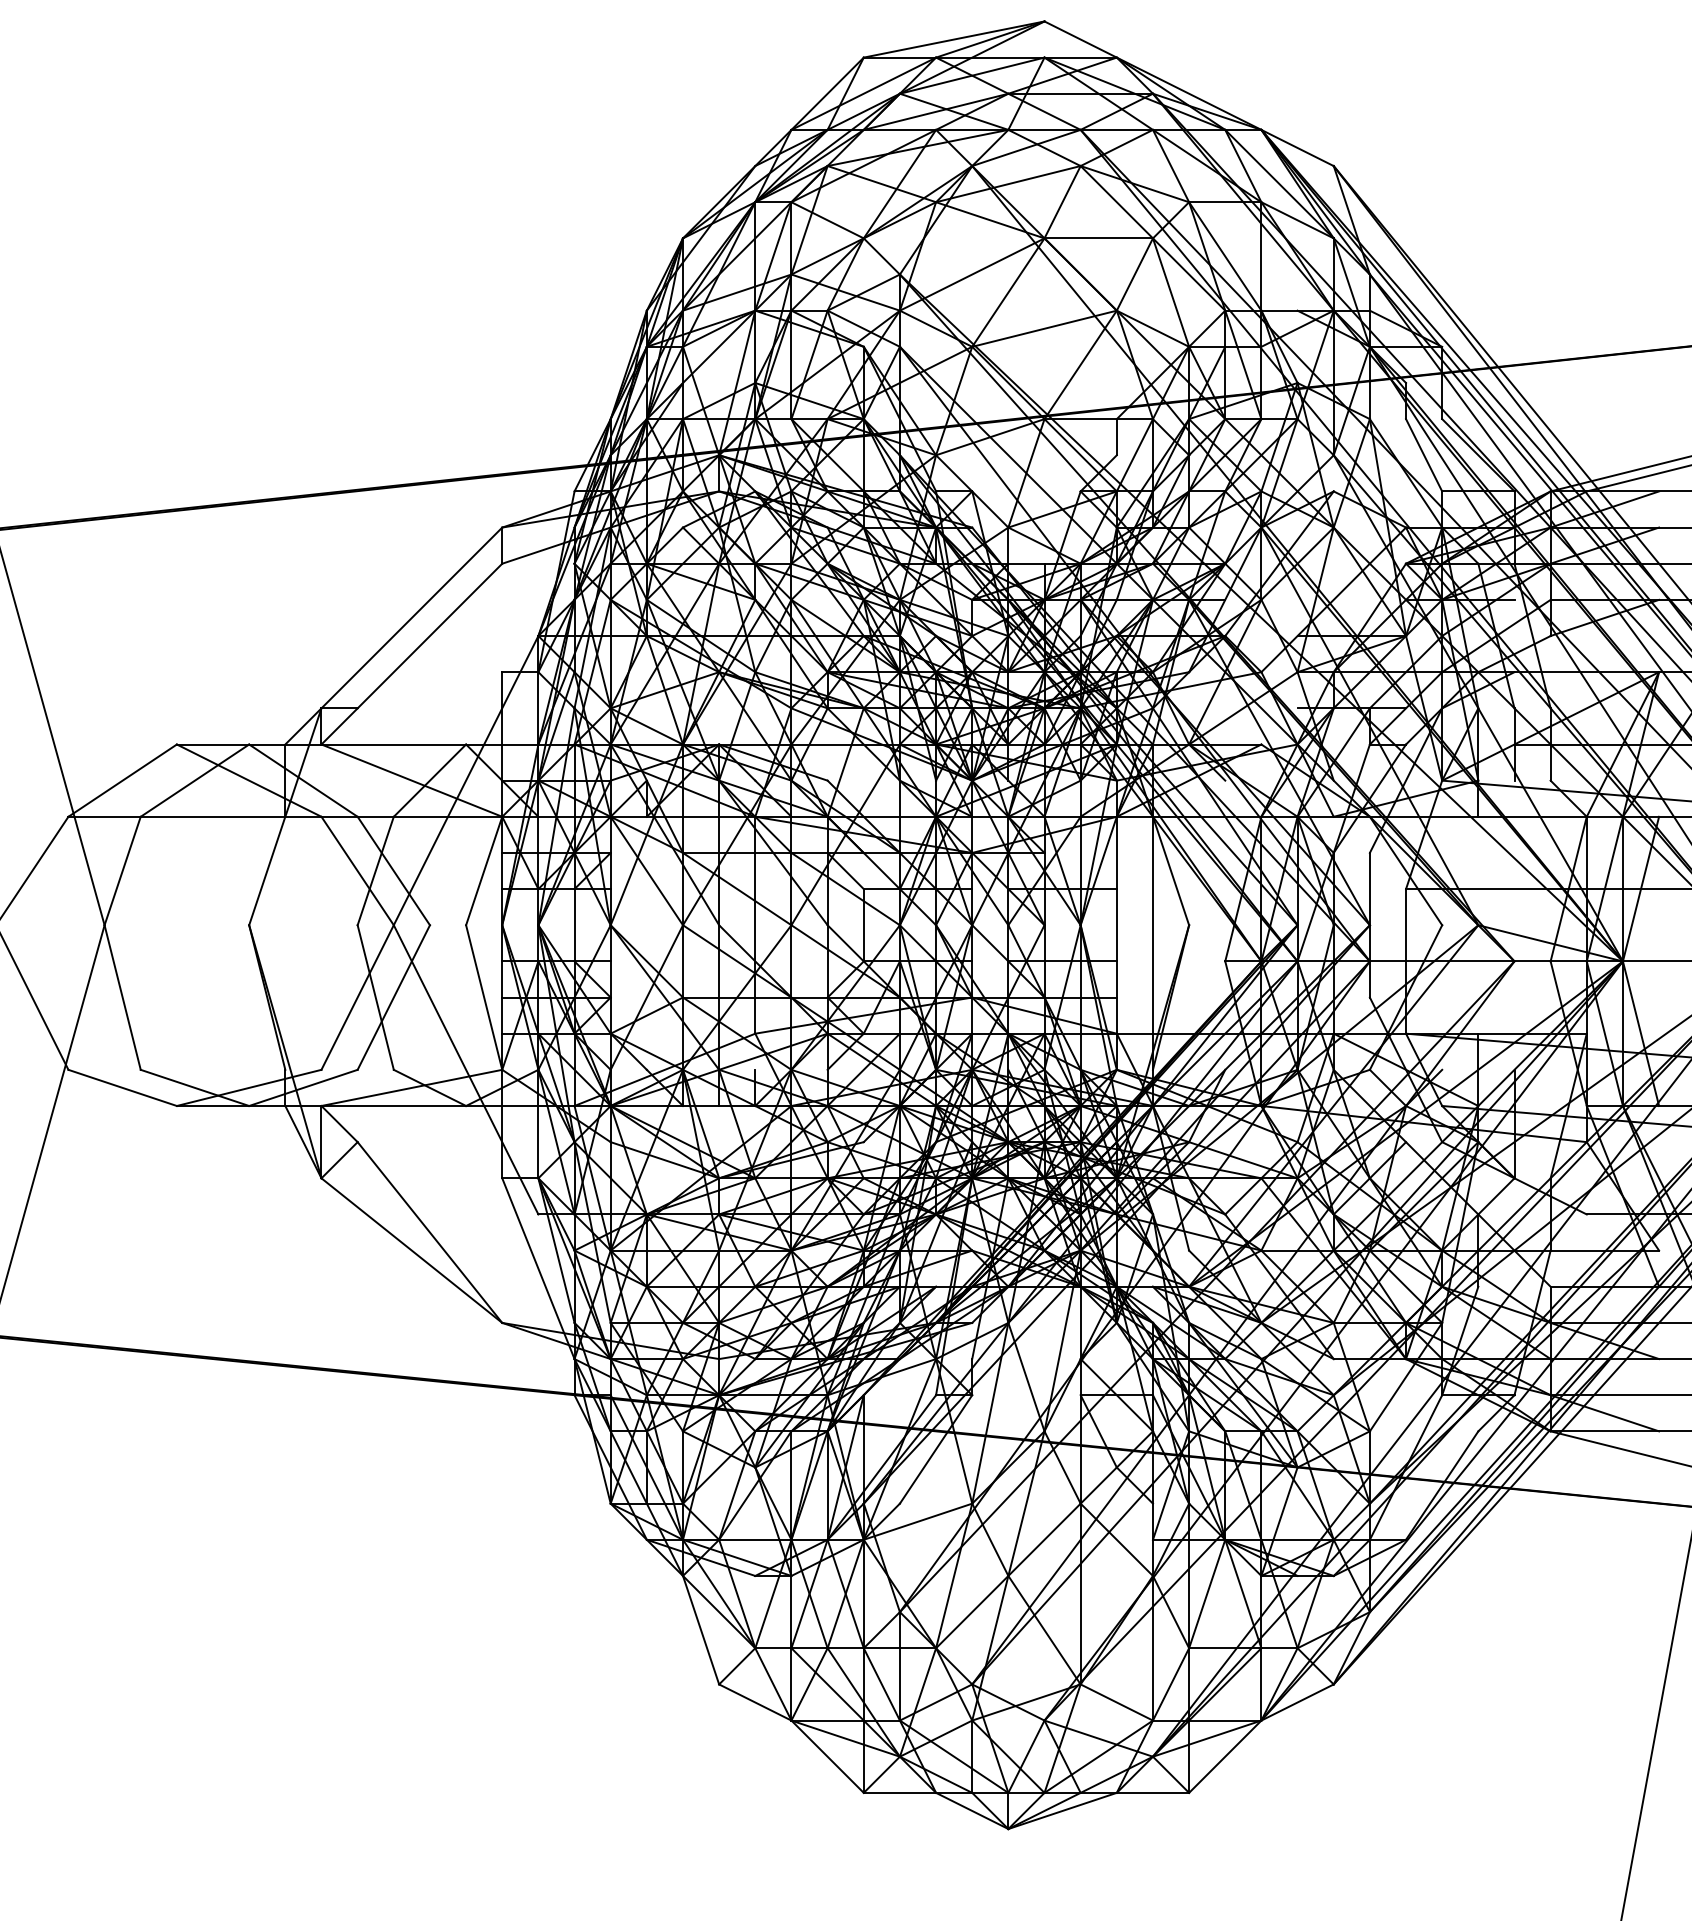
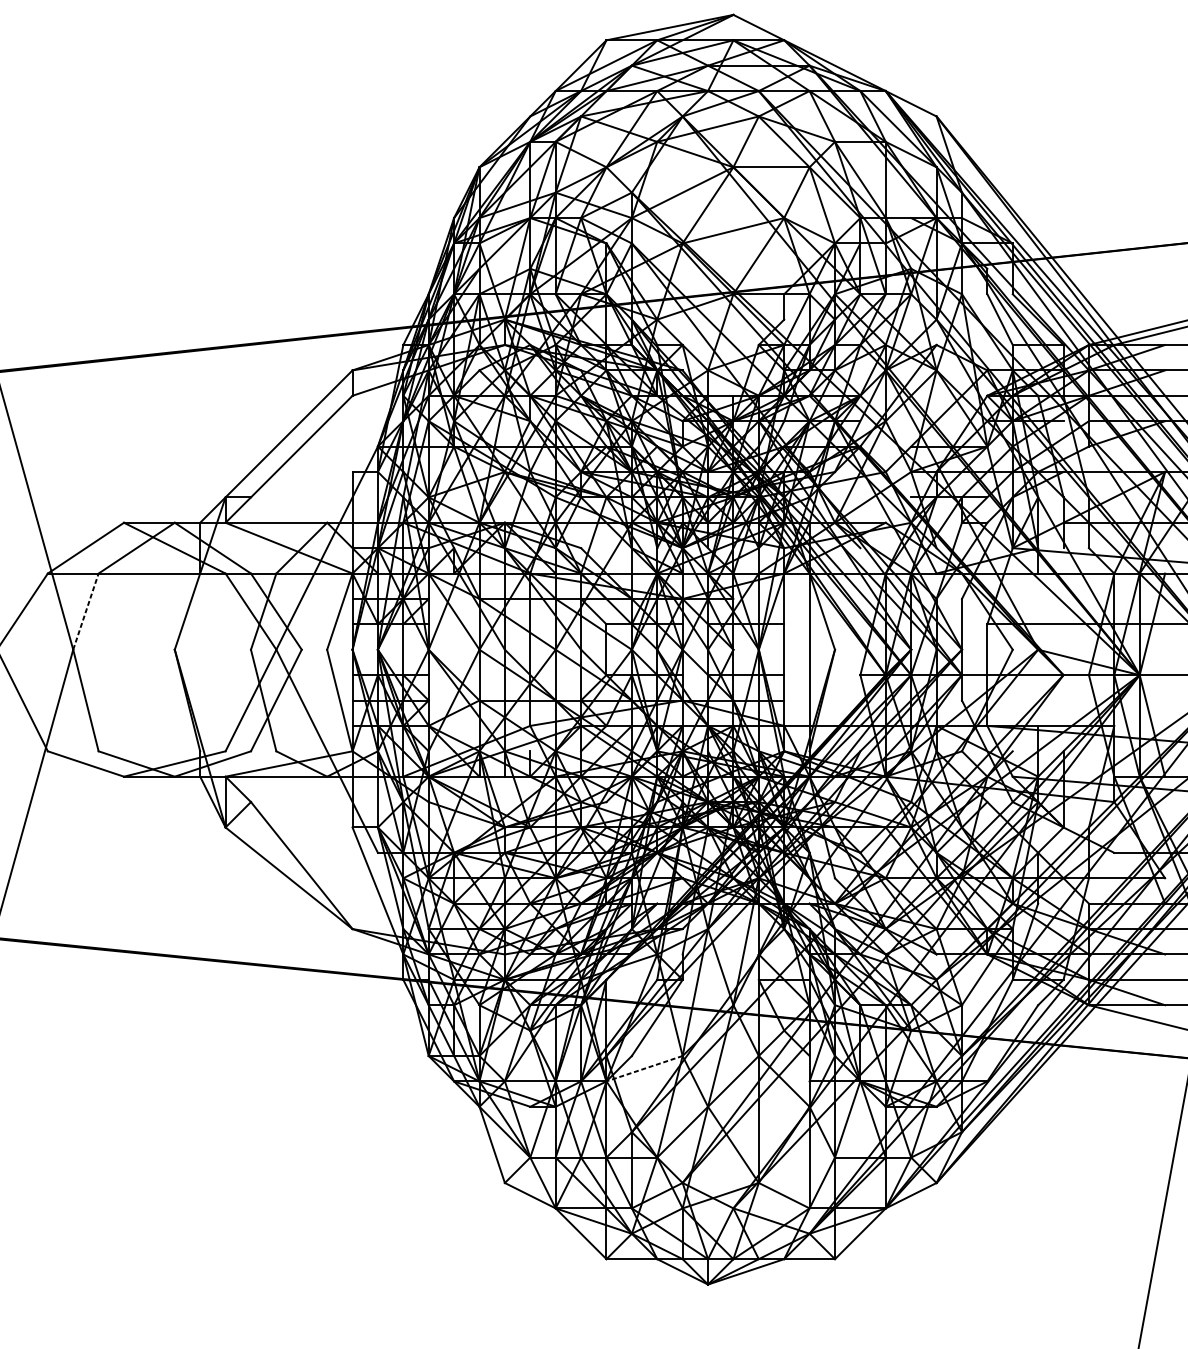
line: (122, 870) -> (85, 611), solid -> dashed
line: (917, 1521) -> (644, 1068), solid -> dashed

